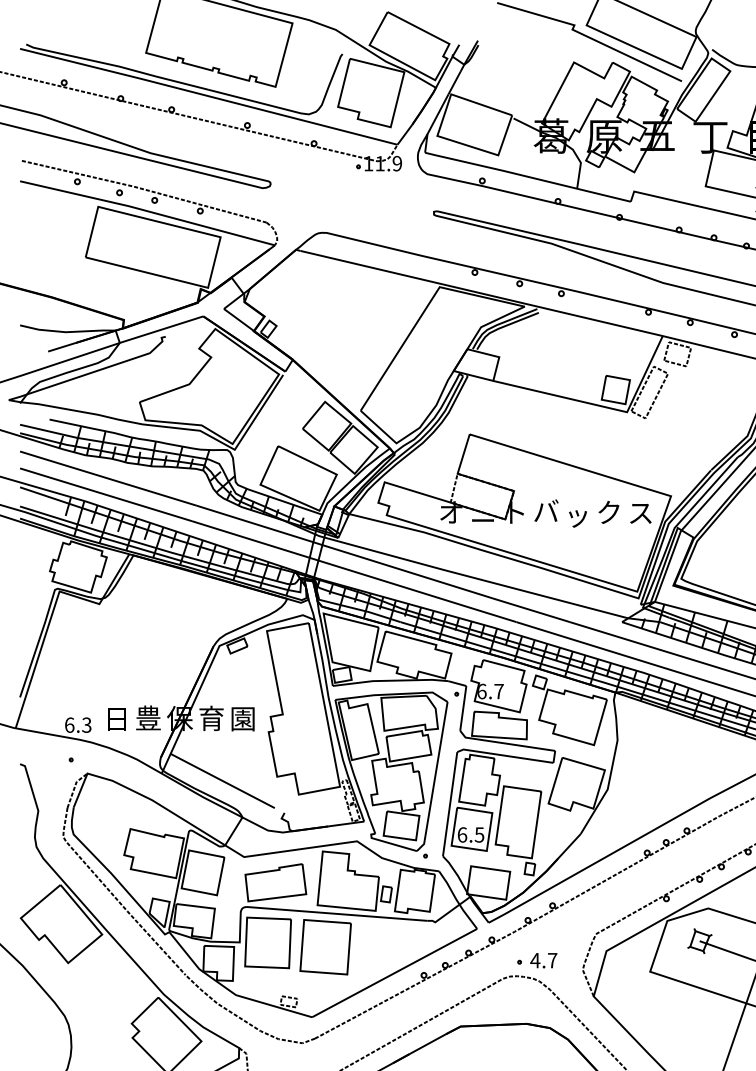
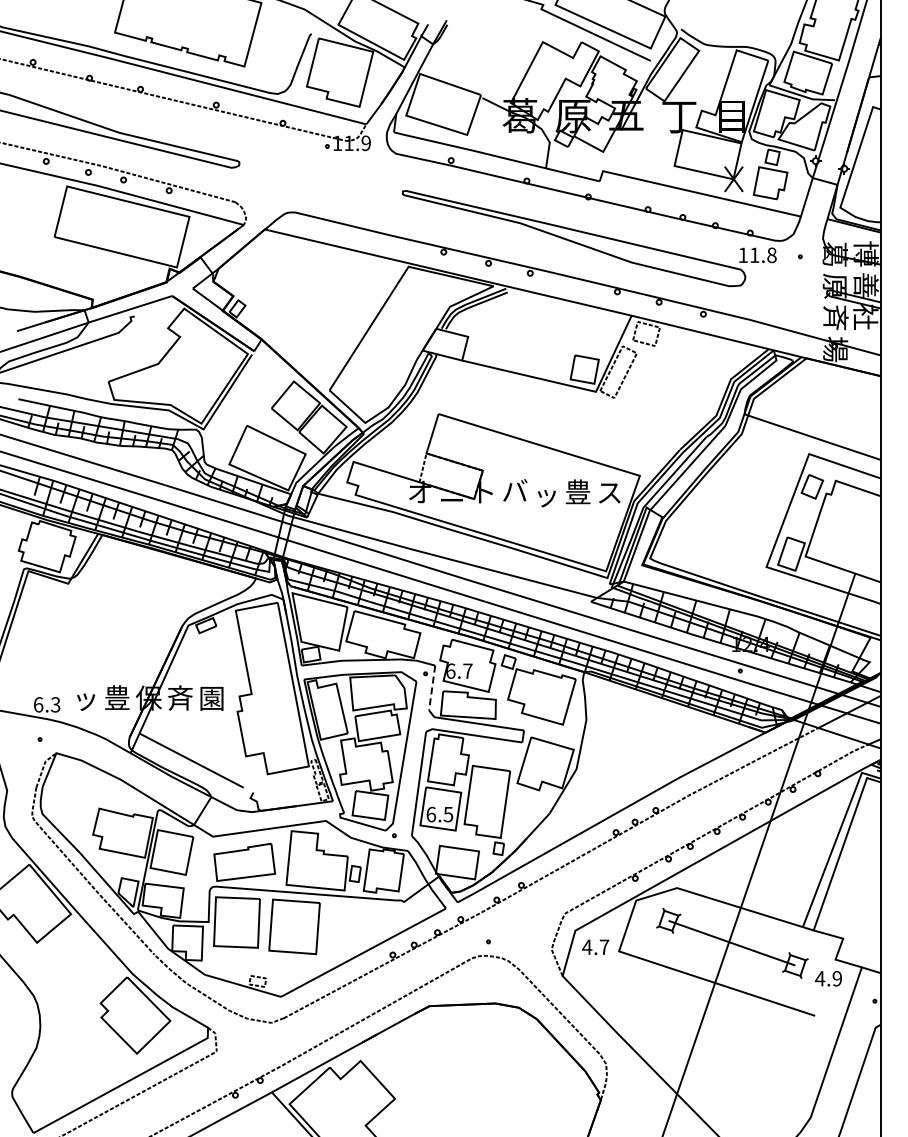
text: (608, 511) -> (577, 491), ク -> 豊
line: (463, 708) -> (432, 688), solid -> dashed
text: (116, 719) -> (85, 699), 日 -> ッ
text: (211, 719) -> (180, 699), 育 -> 斉
text: (543, 959) -> (595, 946), moved

